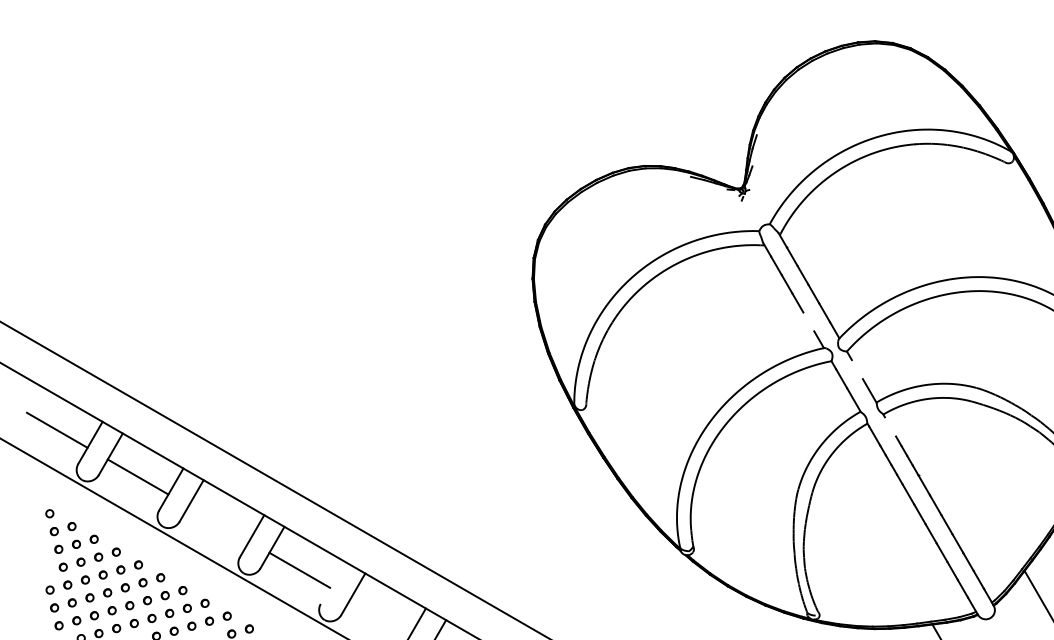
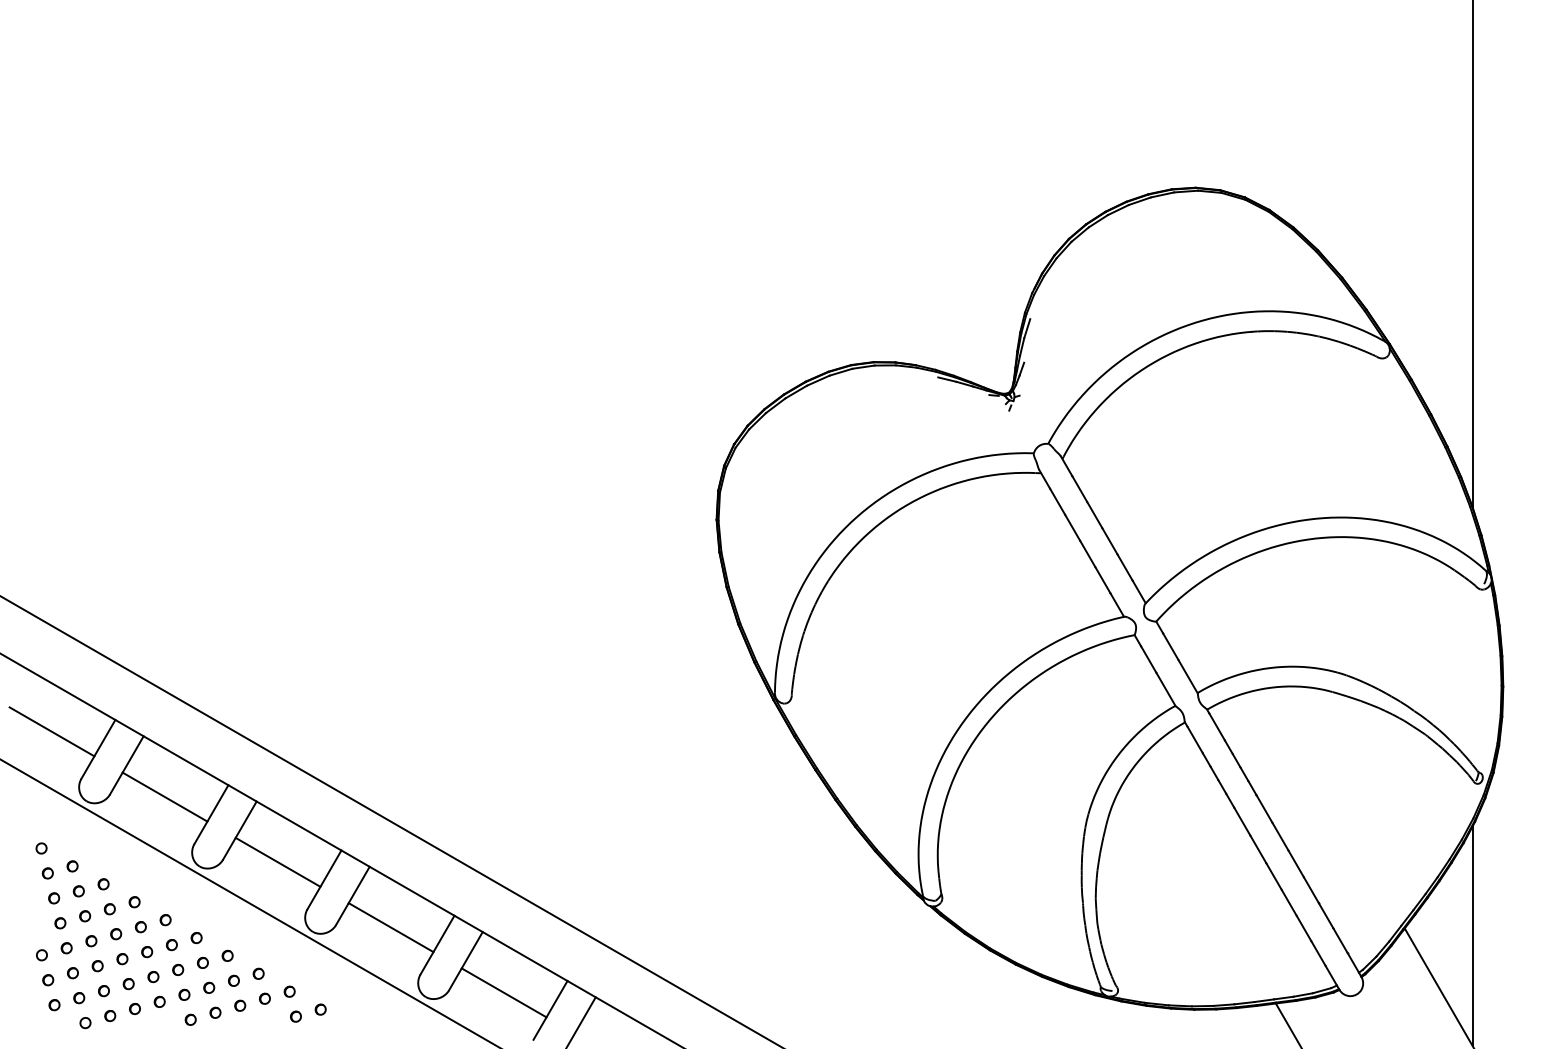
line: (808, 322) -> (1102, 580), added
line: (857, 369) -> (1170, 646), added
line: (890, 426) -> (1216, 726), added
line: (218, 523) -> (277, 861), added
line: (332, 582) -> (437, 944), added
line: (380, 616) -> (503, 992), added

